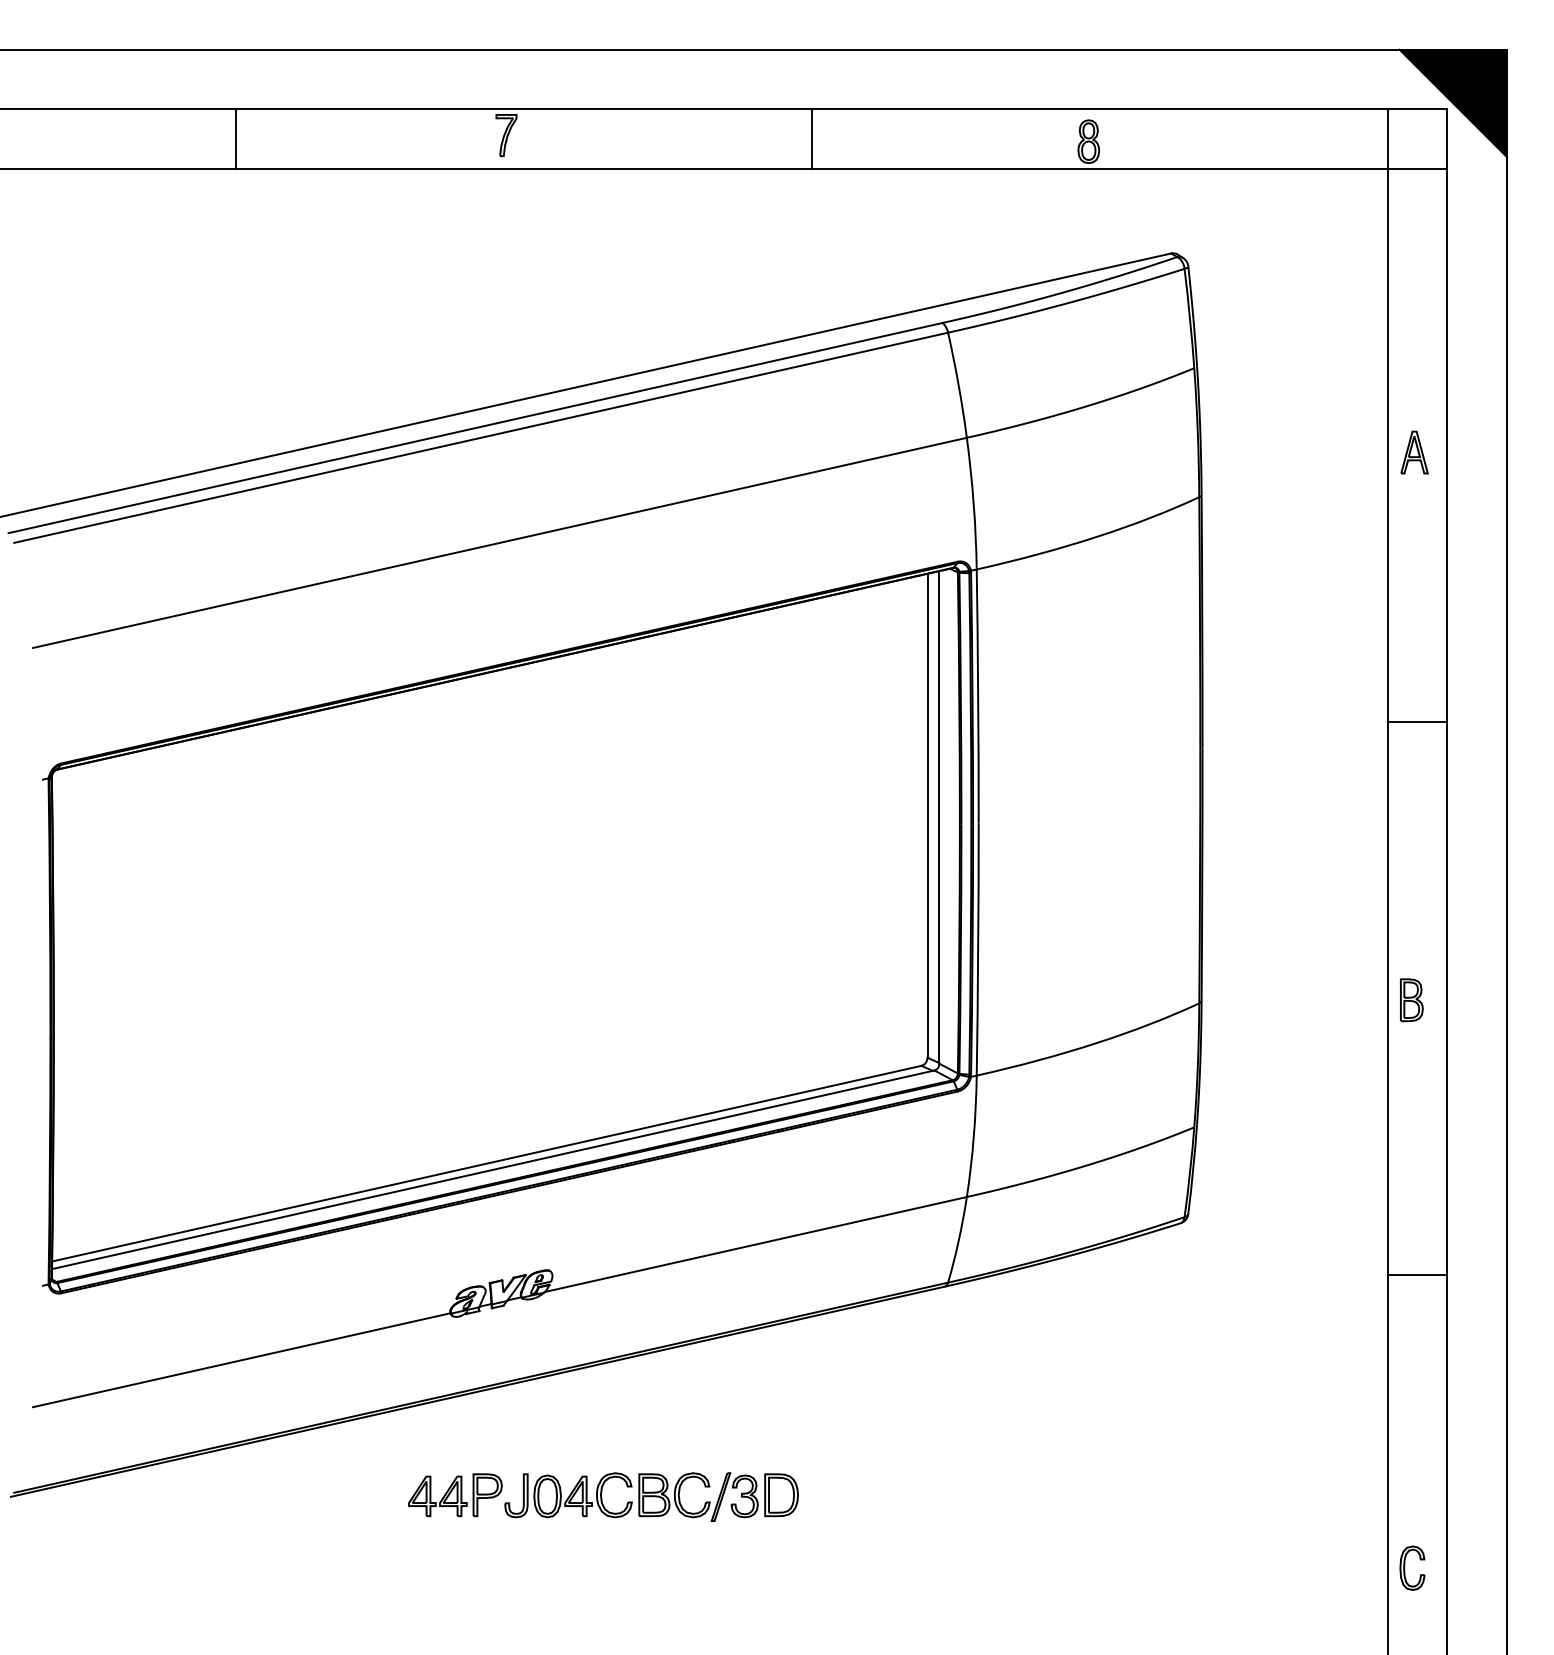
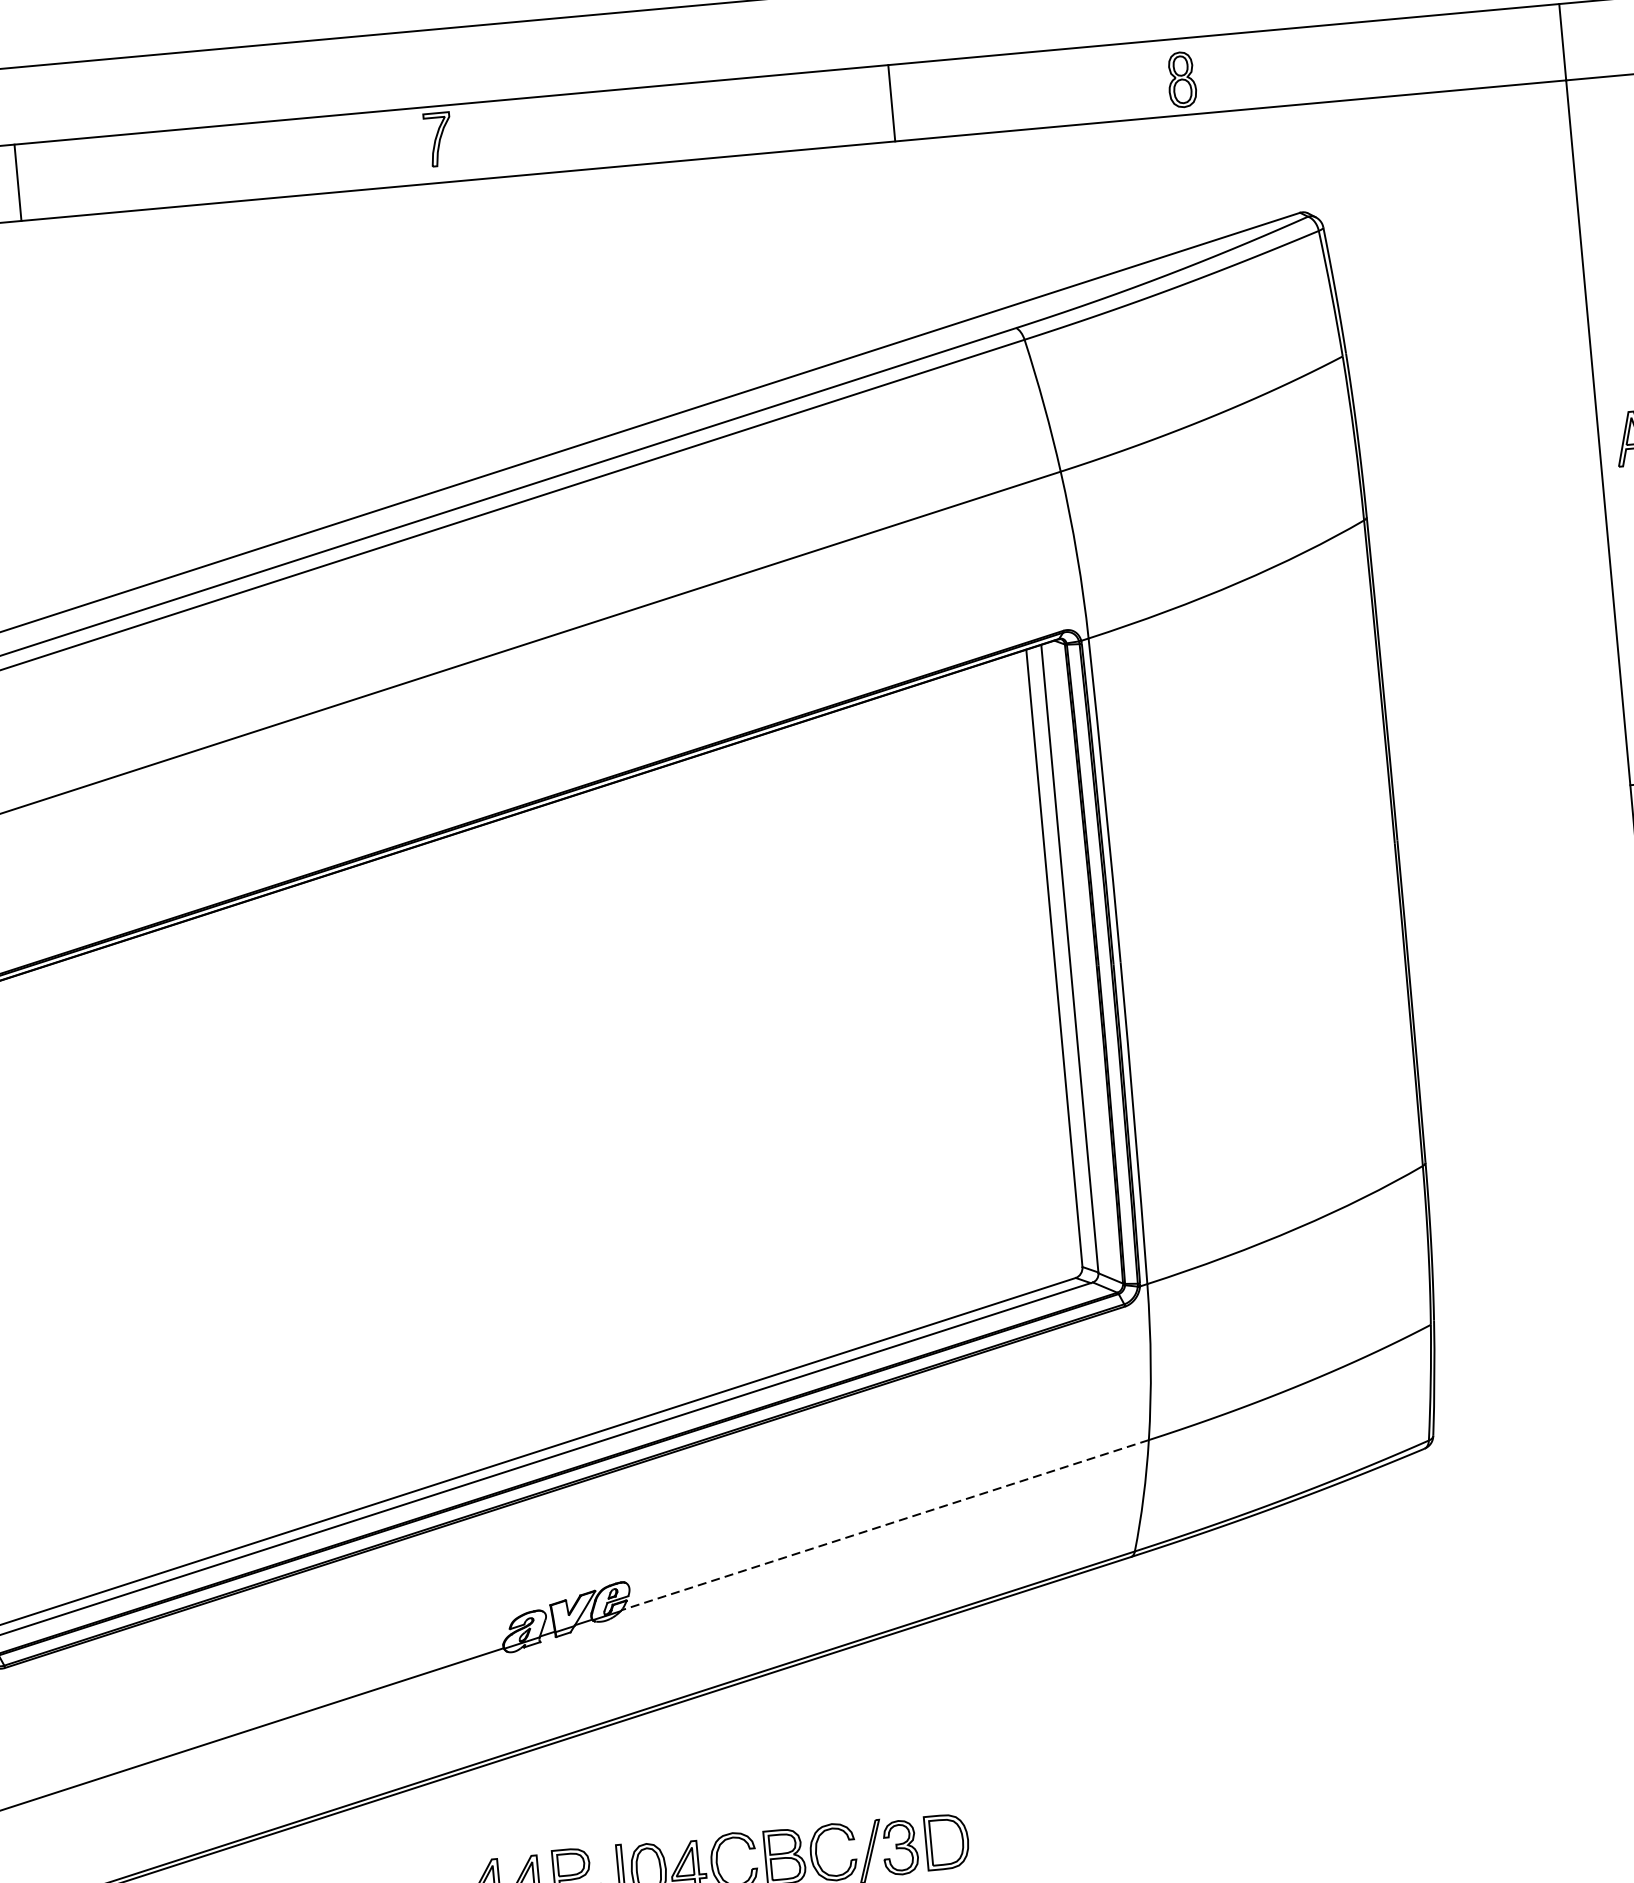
line: (235, 139) -> (17, 182), moved
line: (811, 139) -> (891, 103), moved
line: (755, 1244) -> (884, 1525), solid -> dashed

